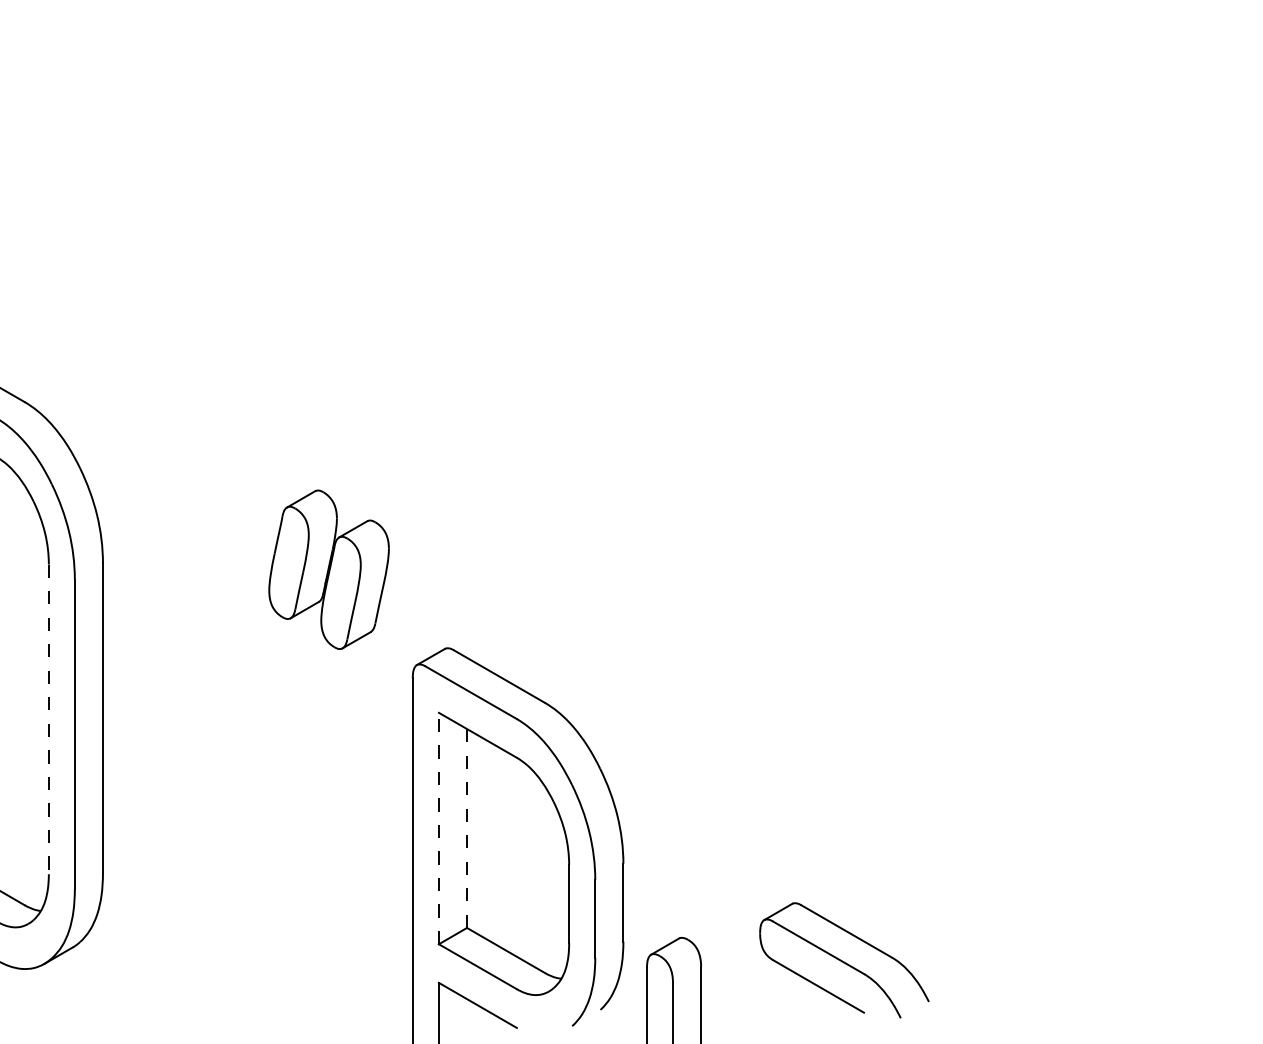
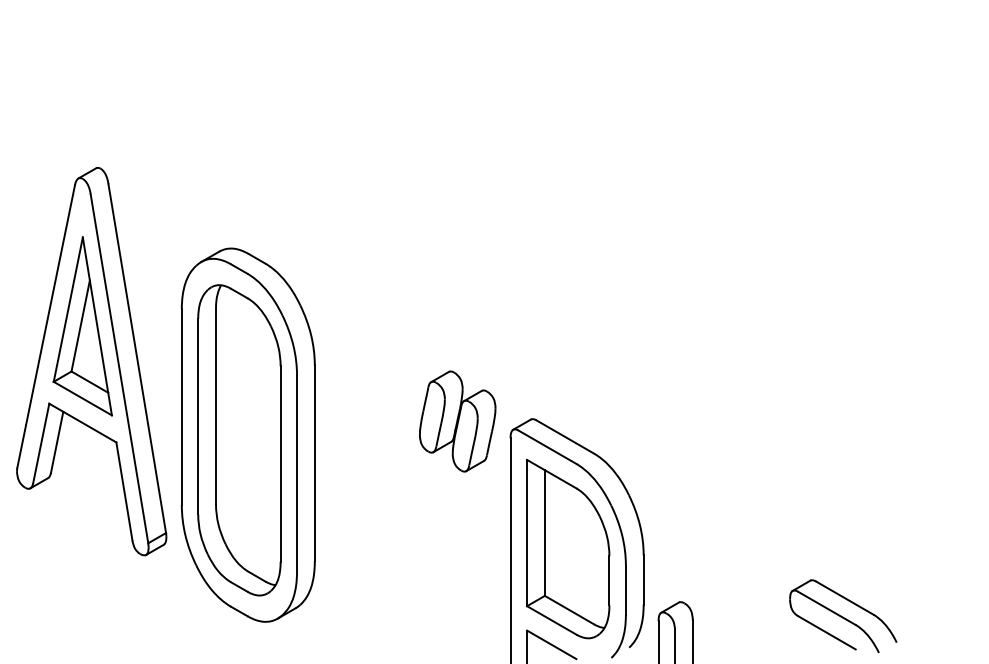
part: (328, 569) -> (457, 421), moved
line: (48, 720) -> (280, 464), dashed -> solid
line: (439, 827) -> (527, 532), dashed -> solid
line: (466, 829) -> (544, 533), dashed -> solid
part: (844, 960) -> (843, 616), moved

